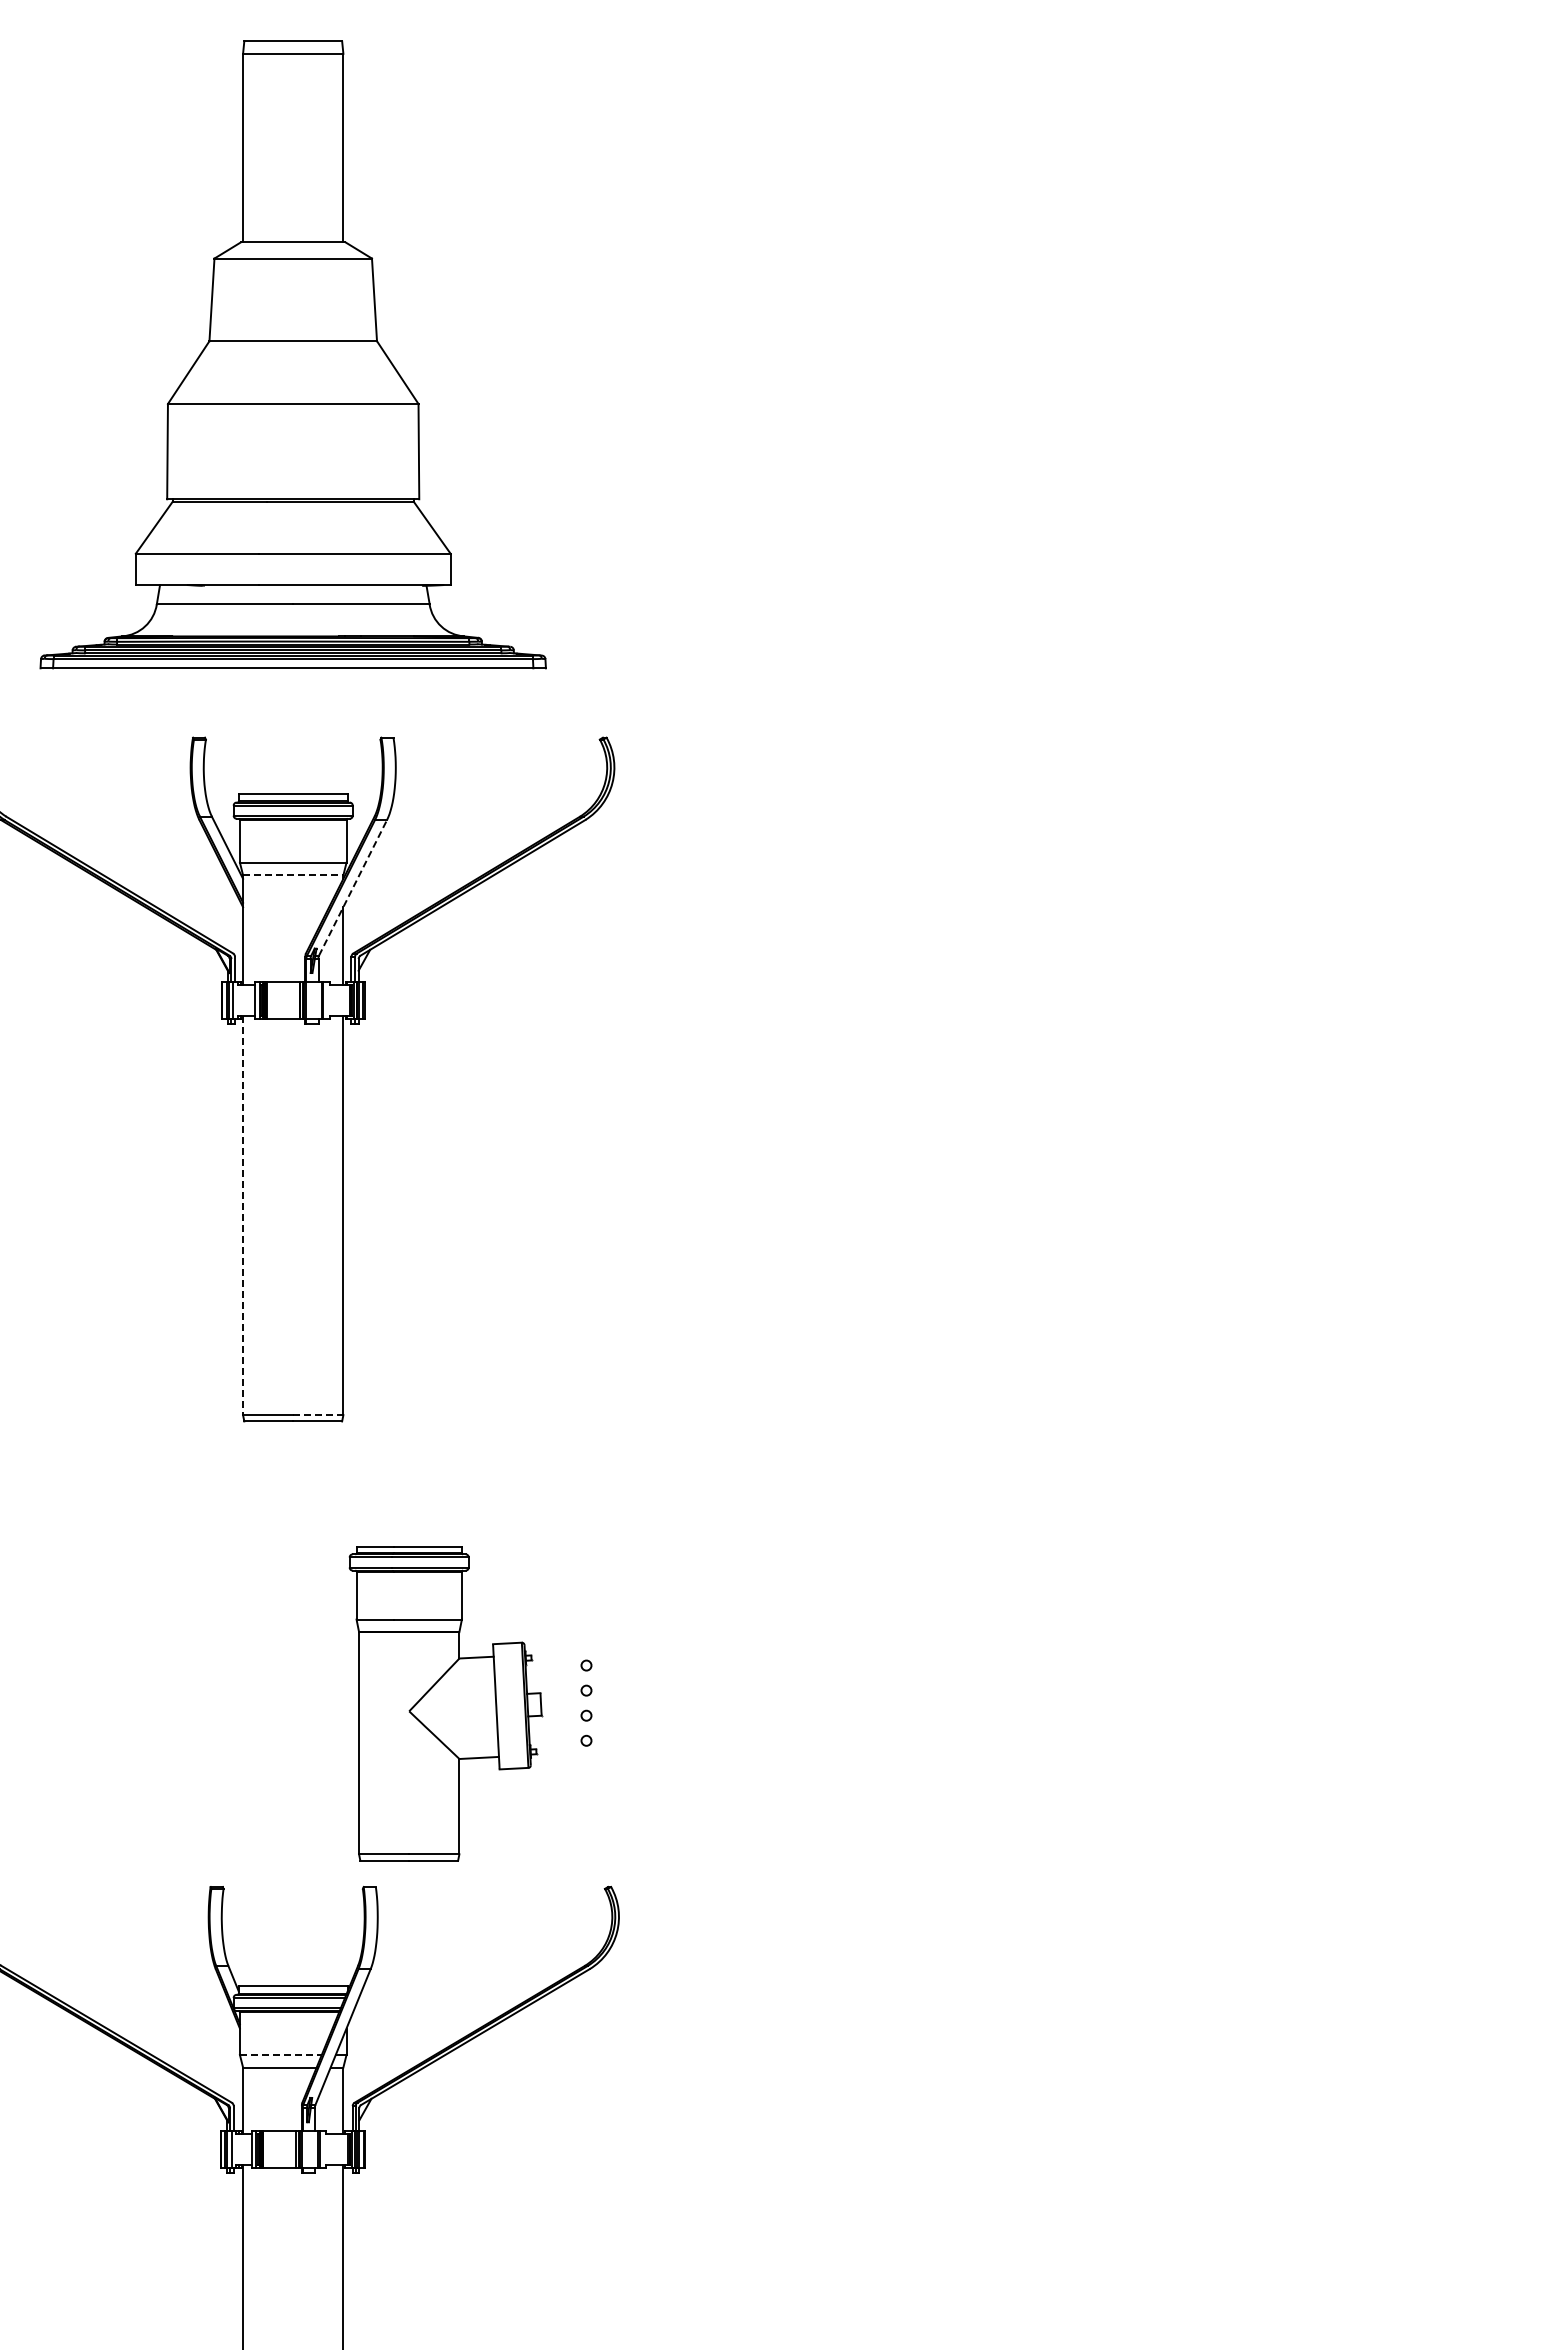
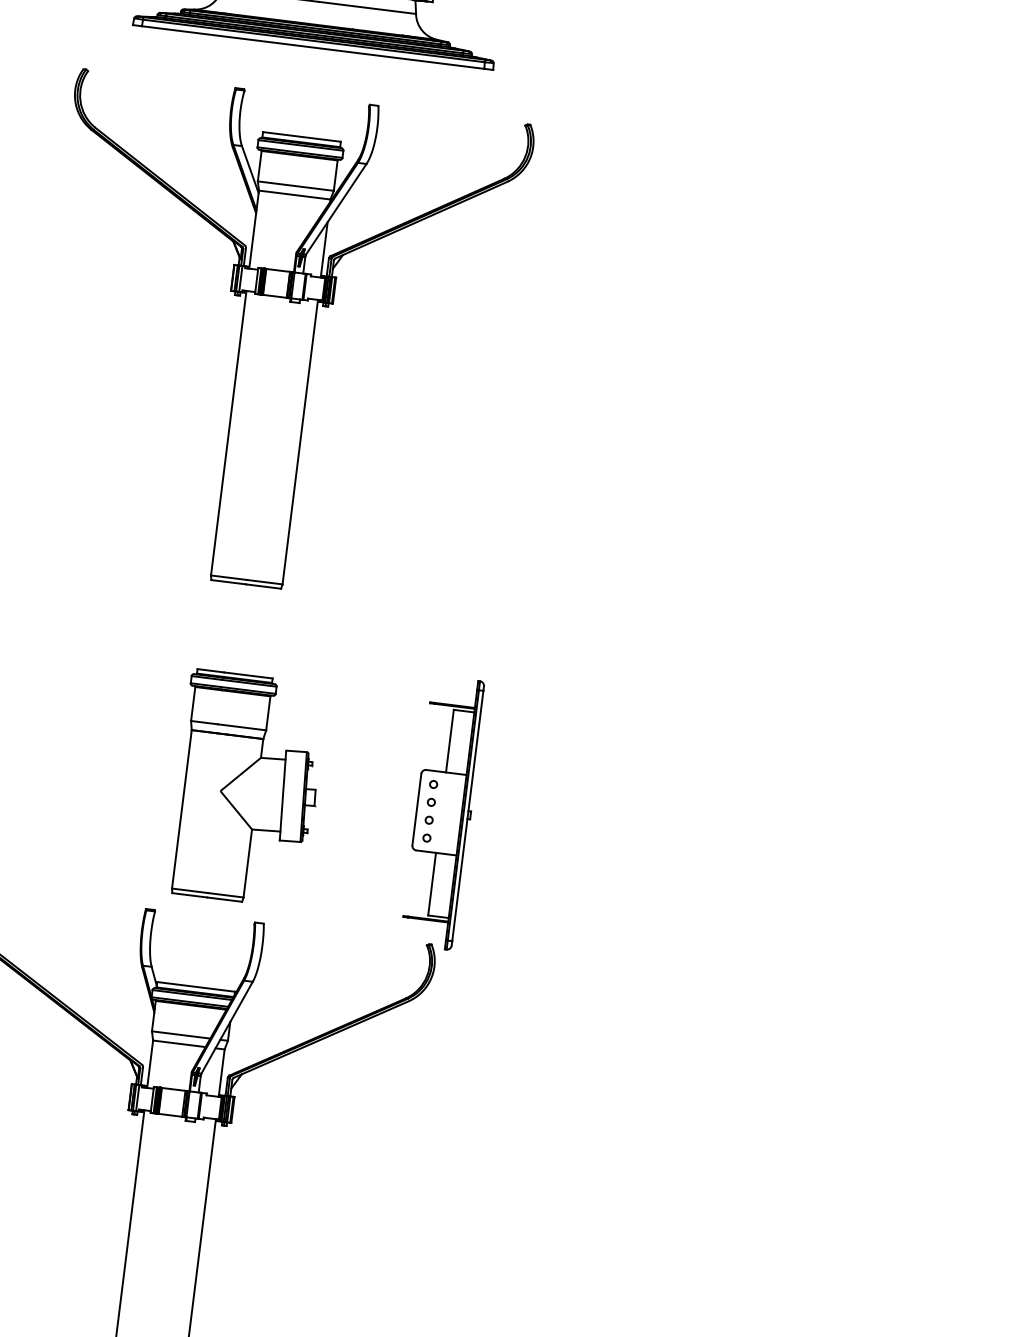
line: (293, 875) -> (294, 195), dashed -> solid
line: (353, 887) -> (336, 209), dashed -> solid
line: (243, 1215) -> (229, 433), dashed -> solid
line: (318, 1415) -> (264, 582), dashed -> solid
part: (445, 1703) -> (247, 788), moved
part: (604, 1703) -> (443, 813), added
line: (280, 2054) -> (180, 1034), dashed -> solid

